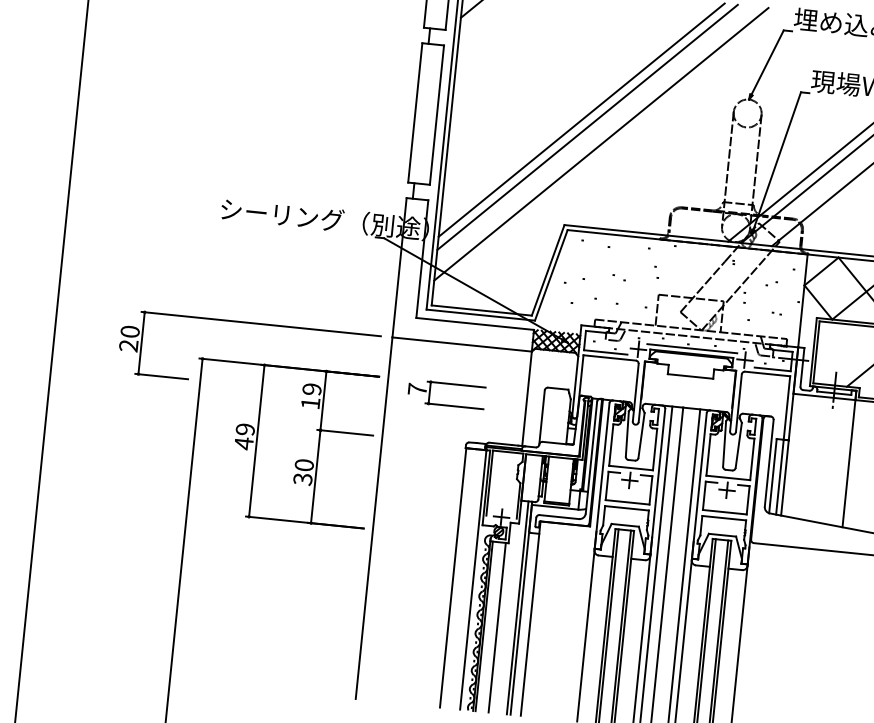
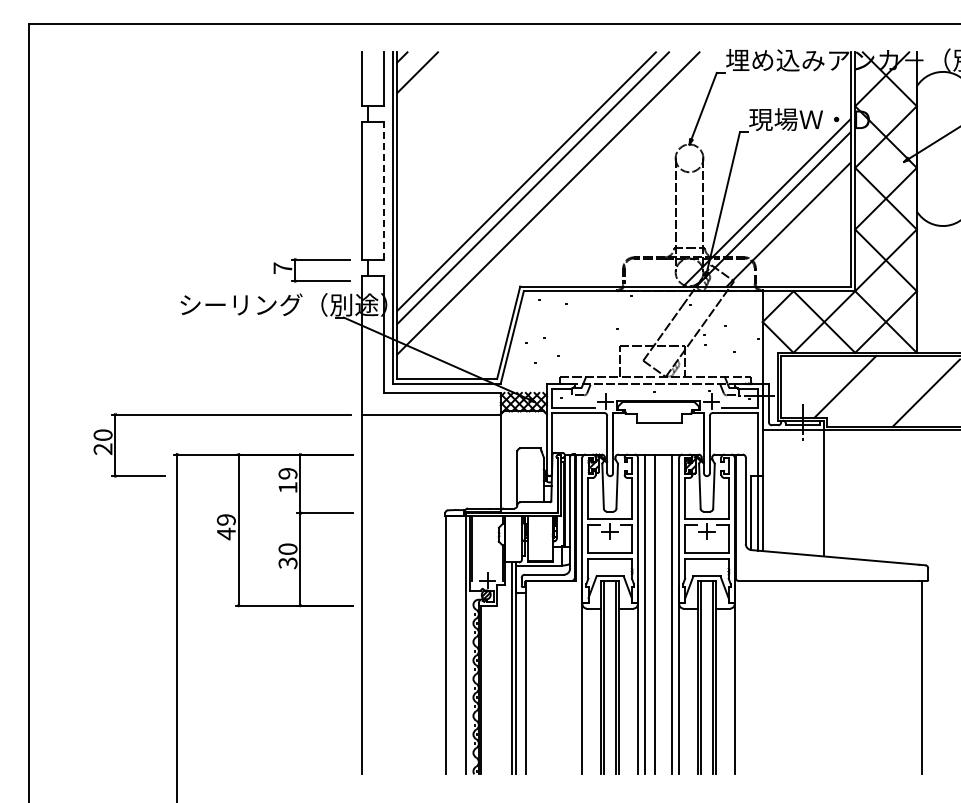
line: (436, 114) -> (383, 190), solid -> dashed
line: (692, 348) -> (658, 395), removed
part: (447, 384) -> (311, 260), moved
line: (497, 627) -> (494, 689), removed

